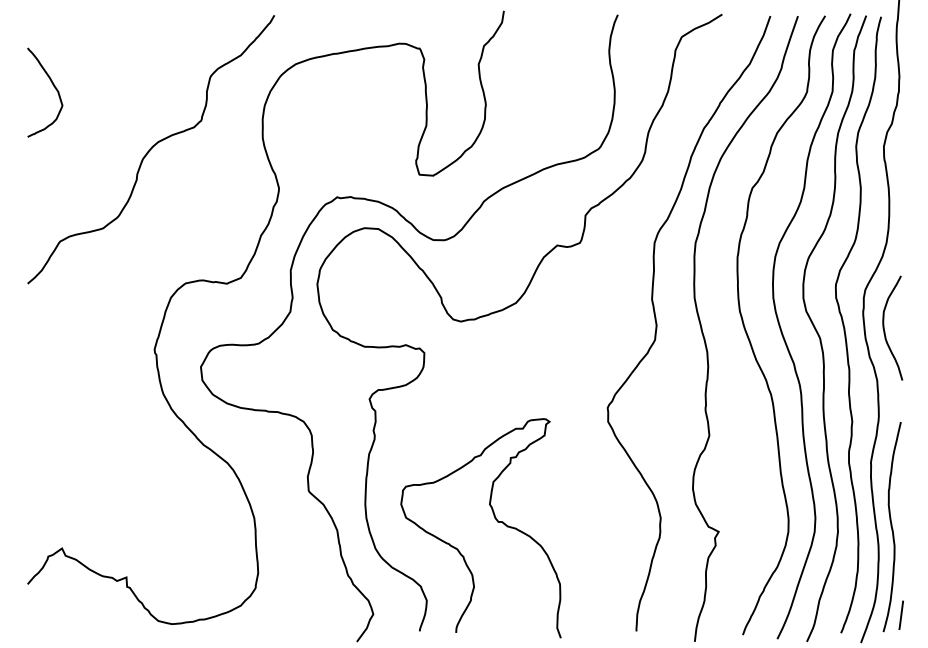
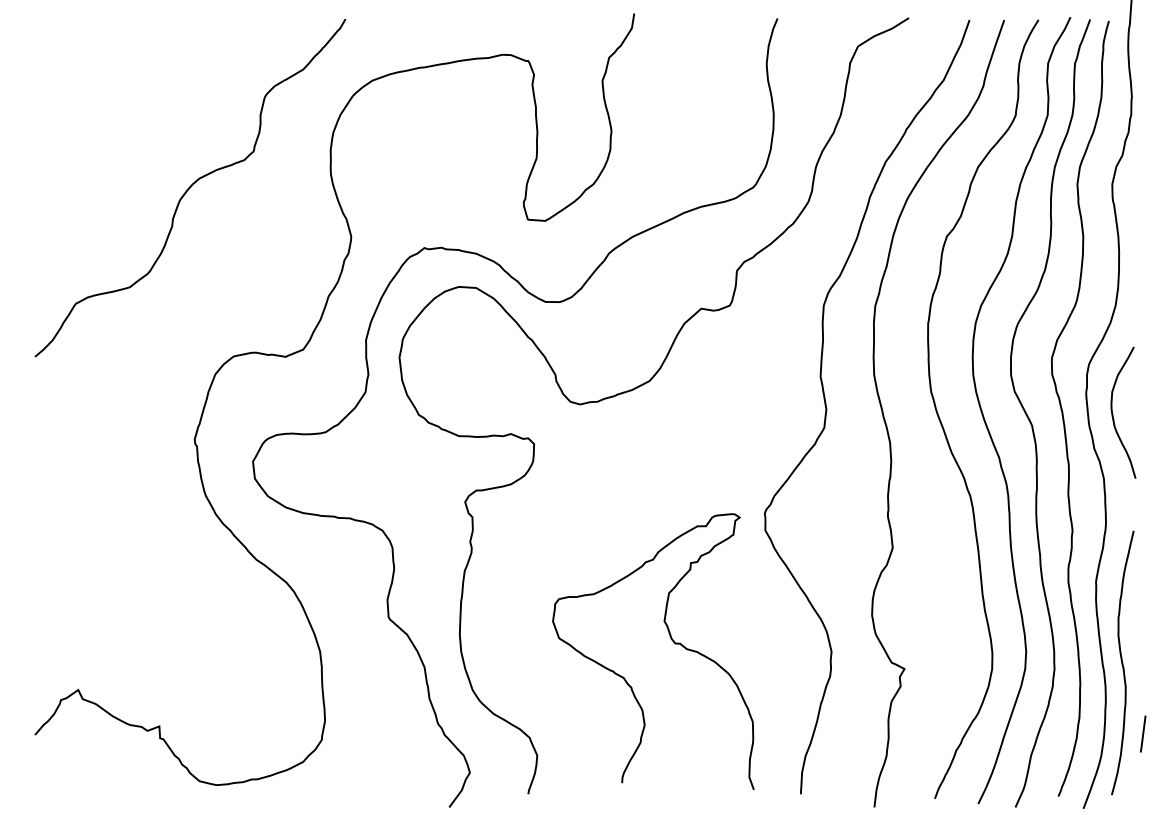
curve: (53, 86) -> (67, 108), removed
curve: (494, 518) -> (670, 639), moved
line: (901, 614) -> (1143, 733), moved

